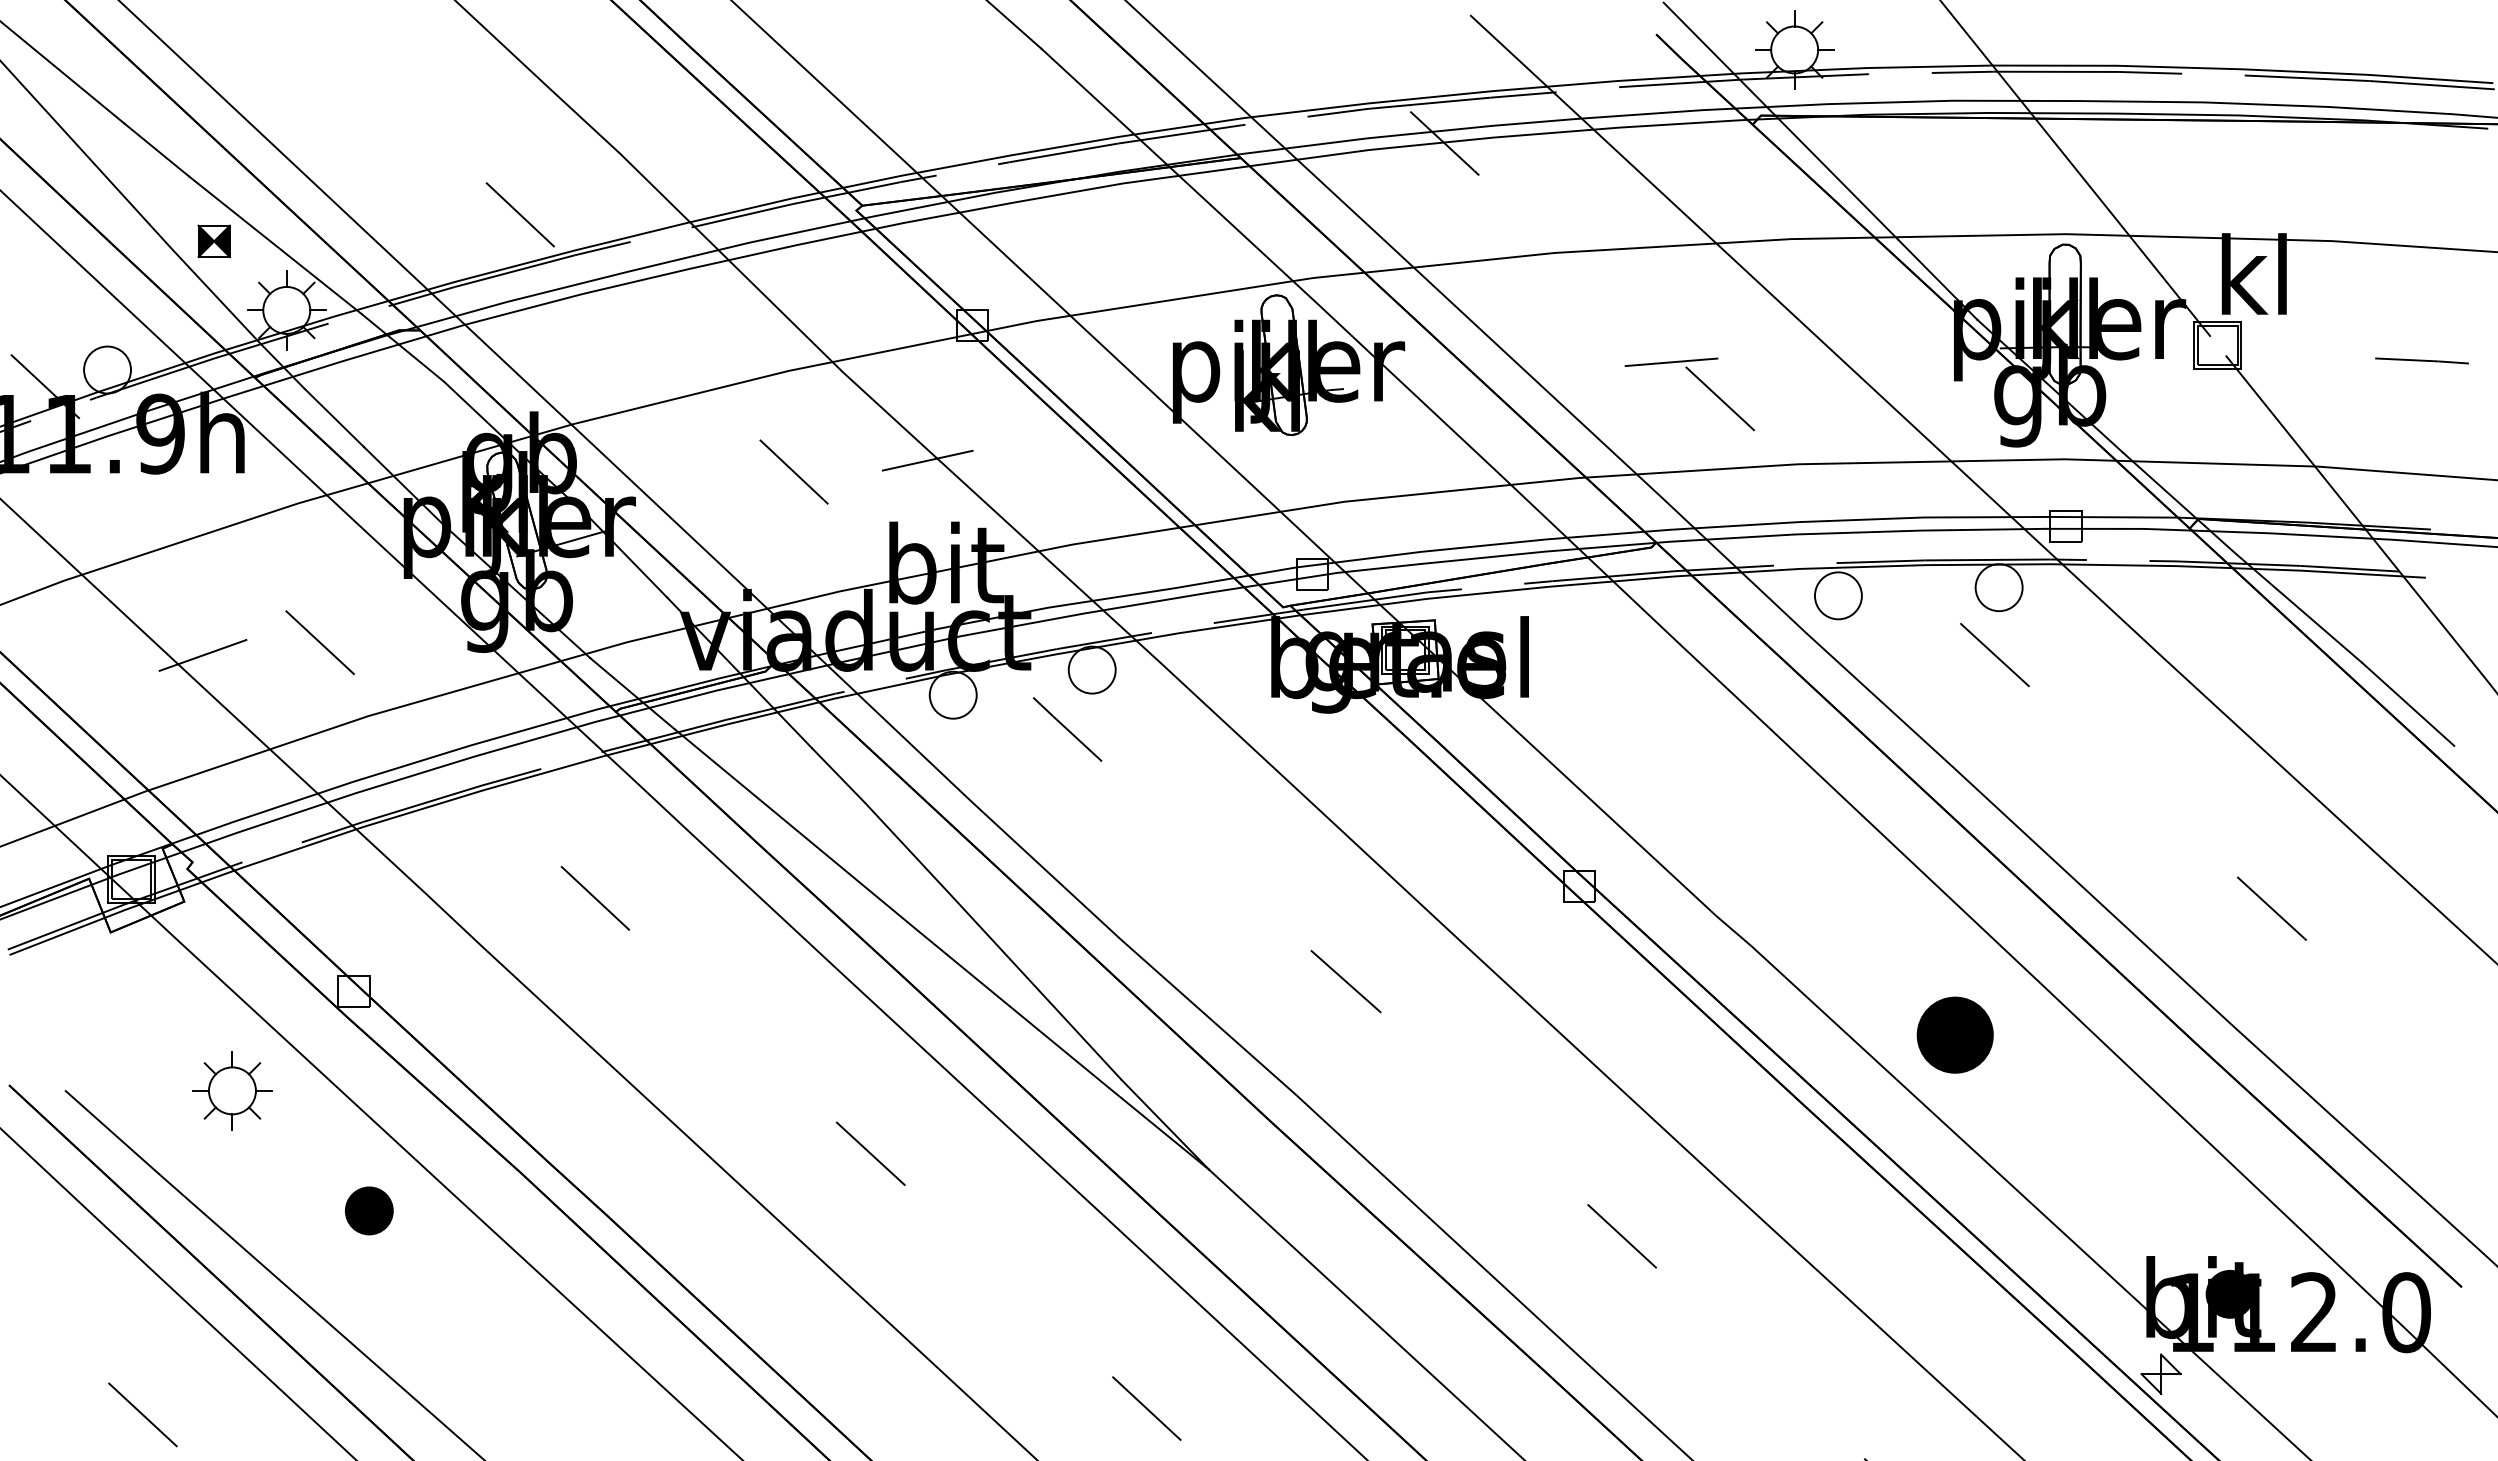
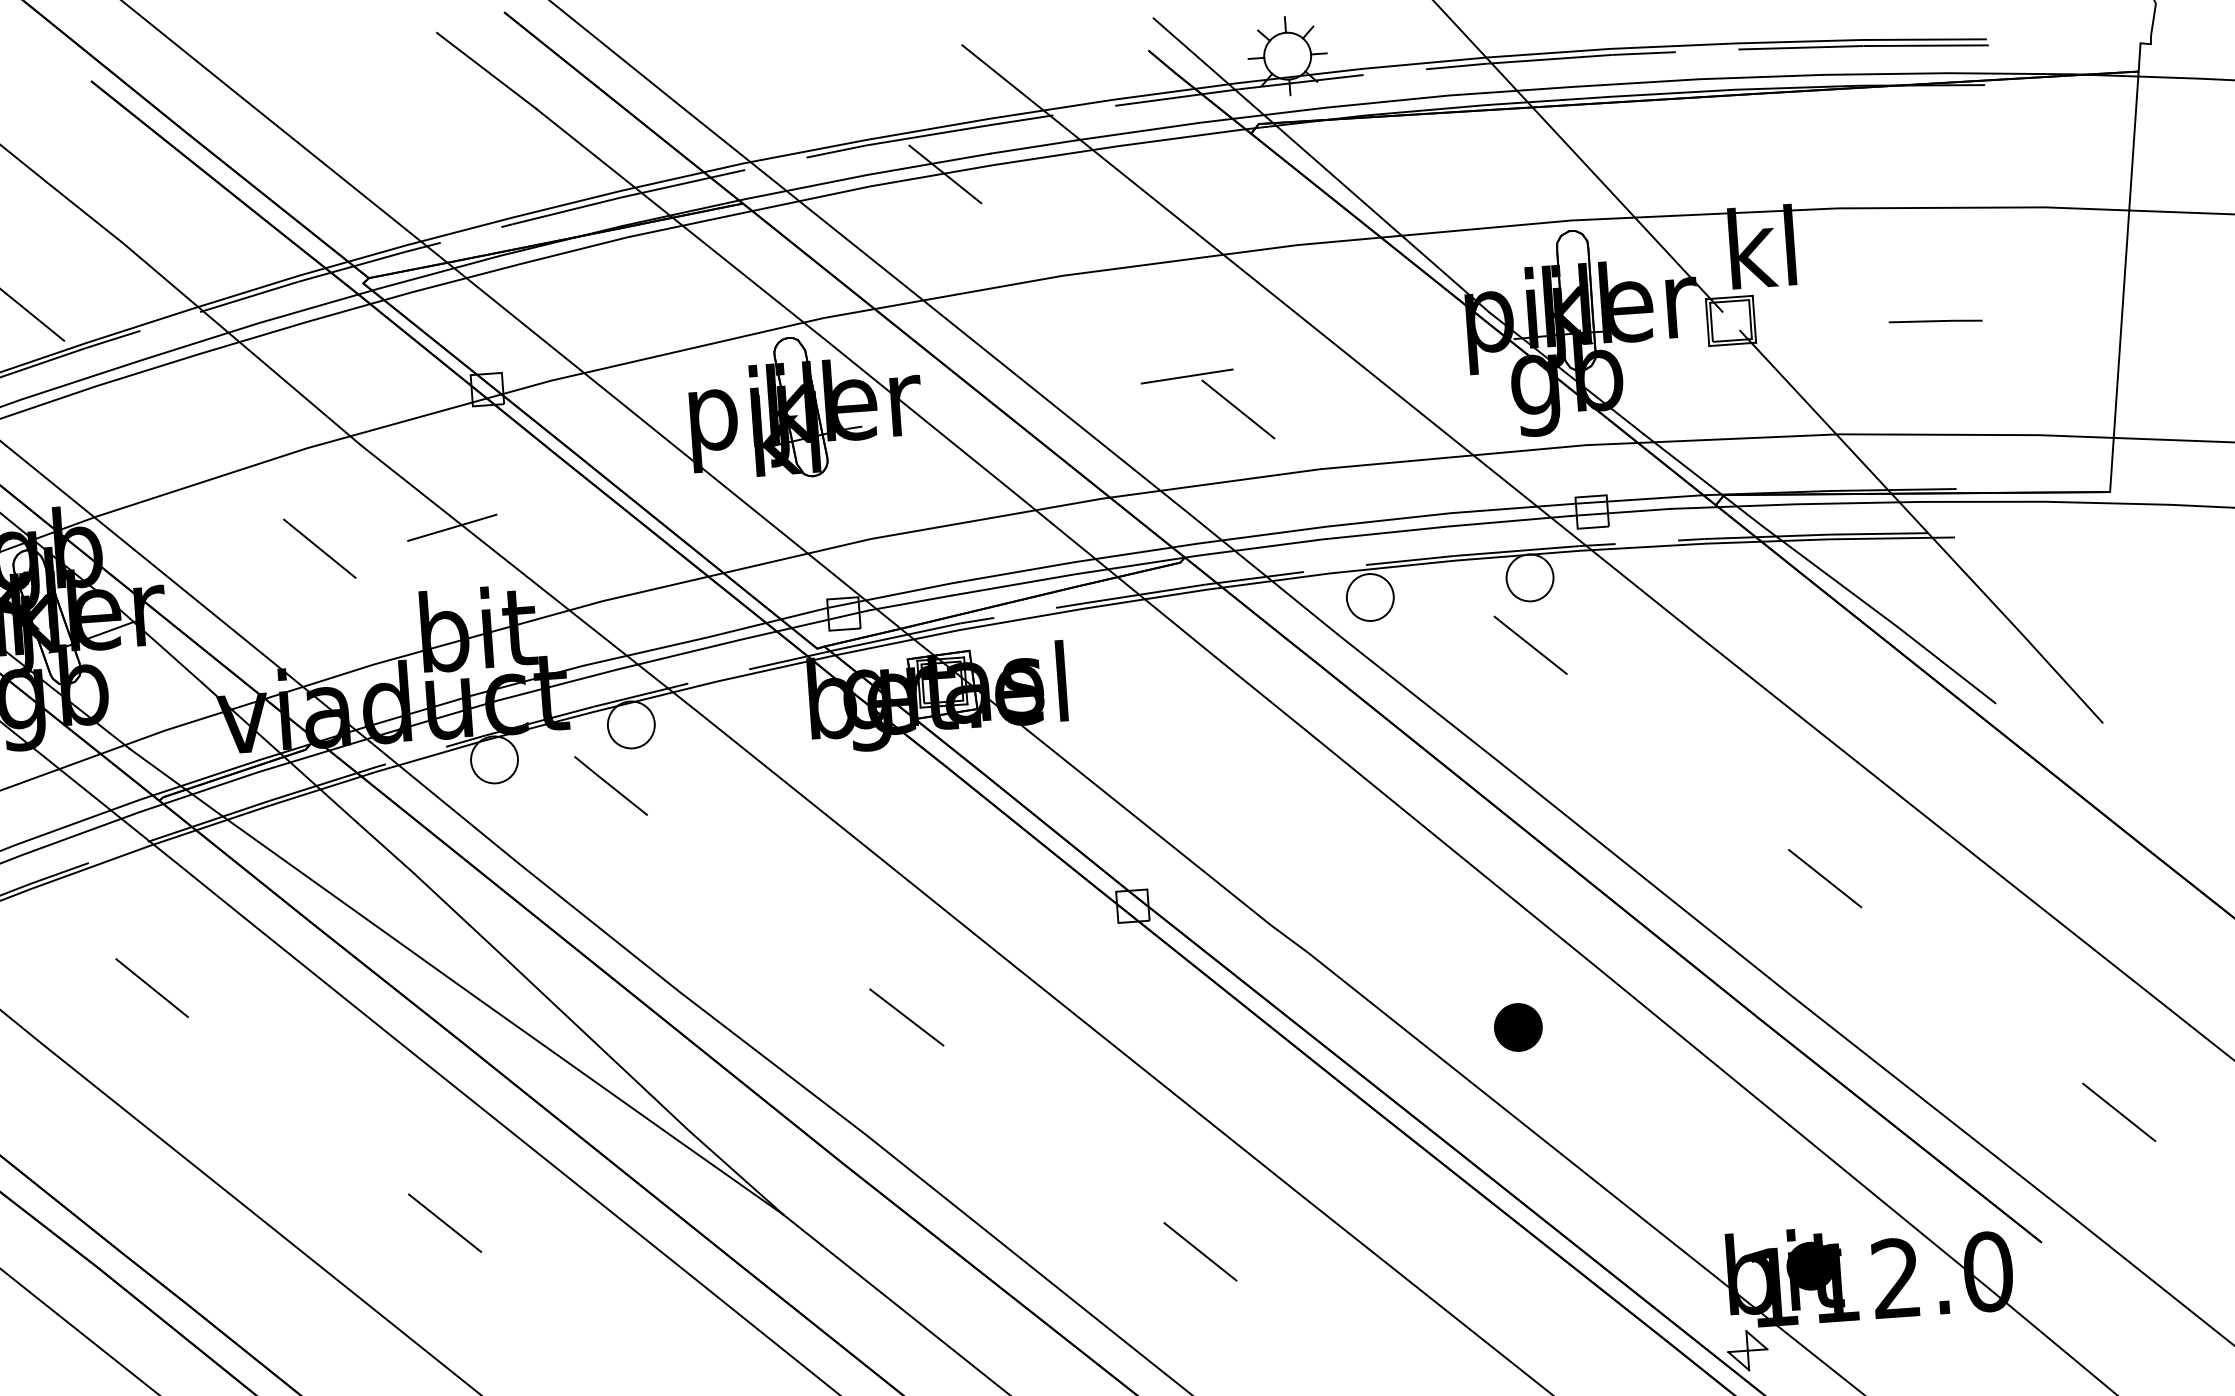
part: (1955, 1035) -> (1518, 1027), size x0.62

